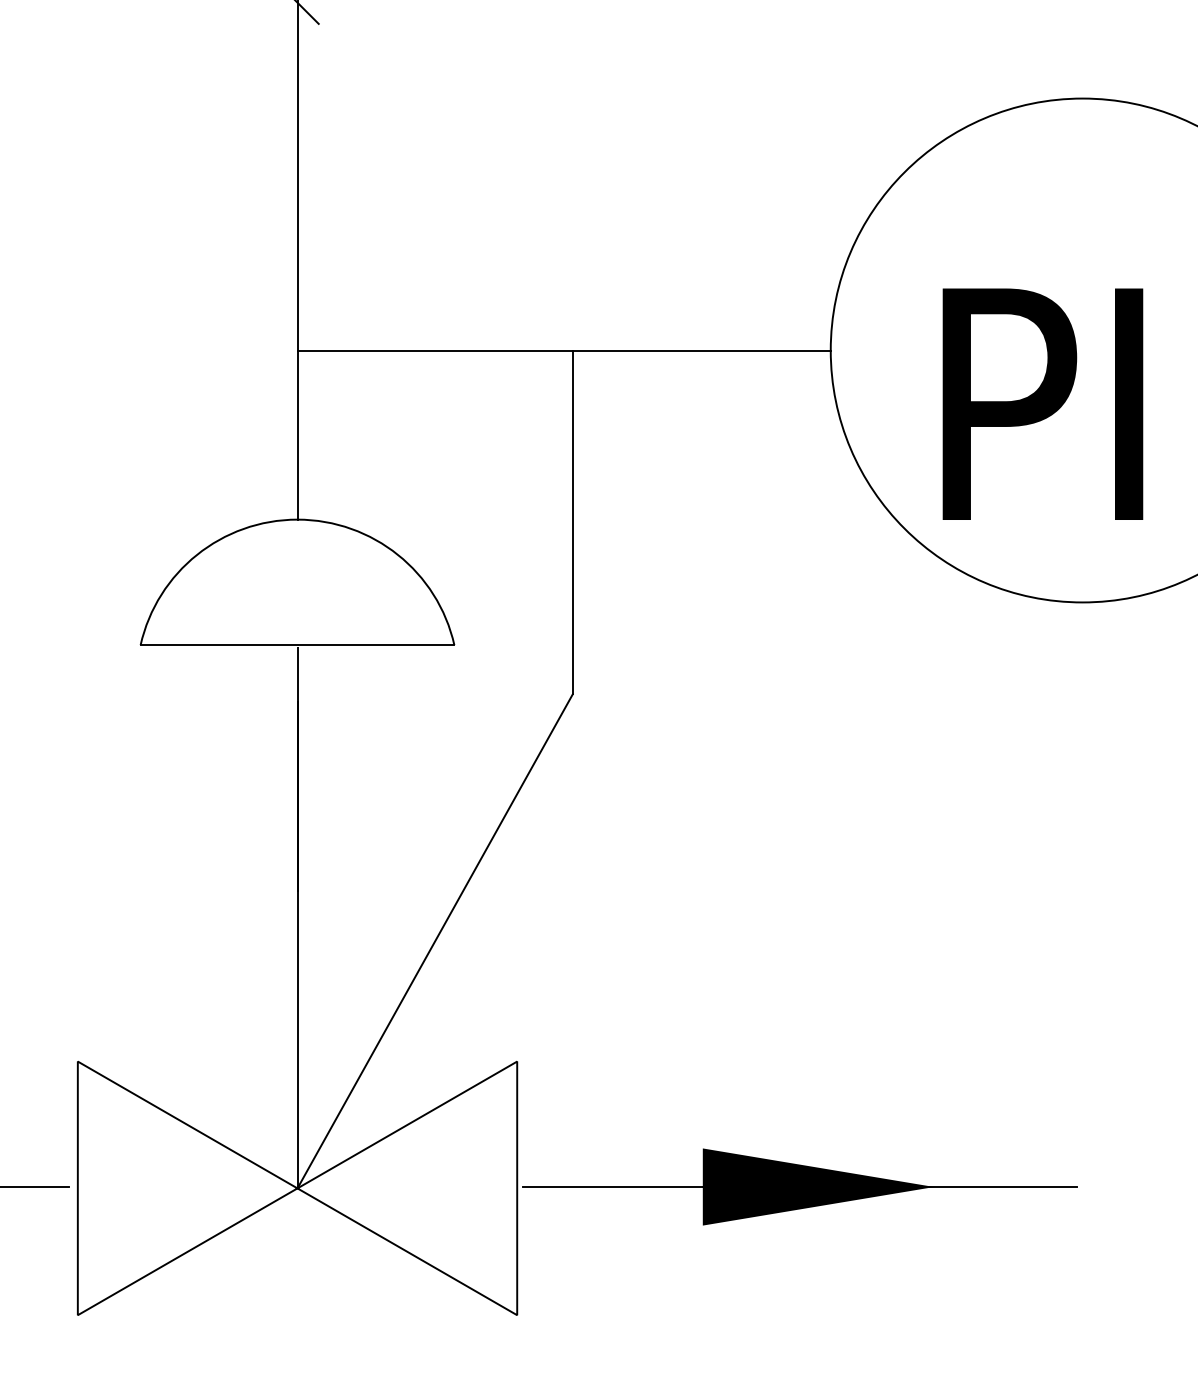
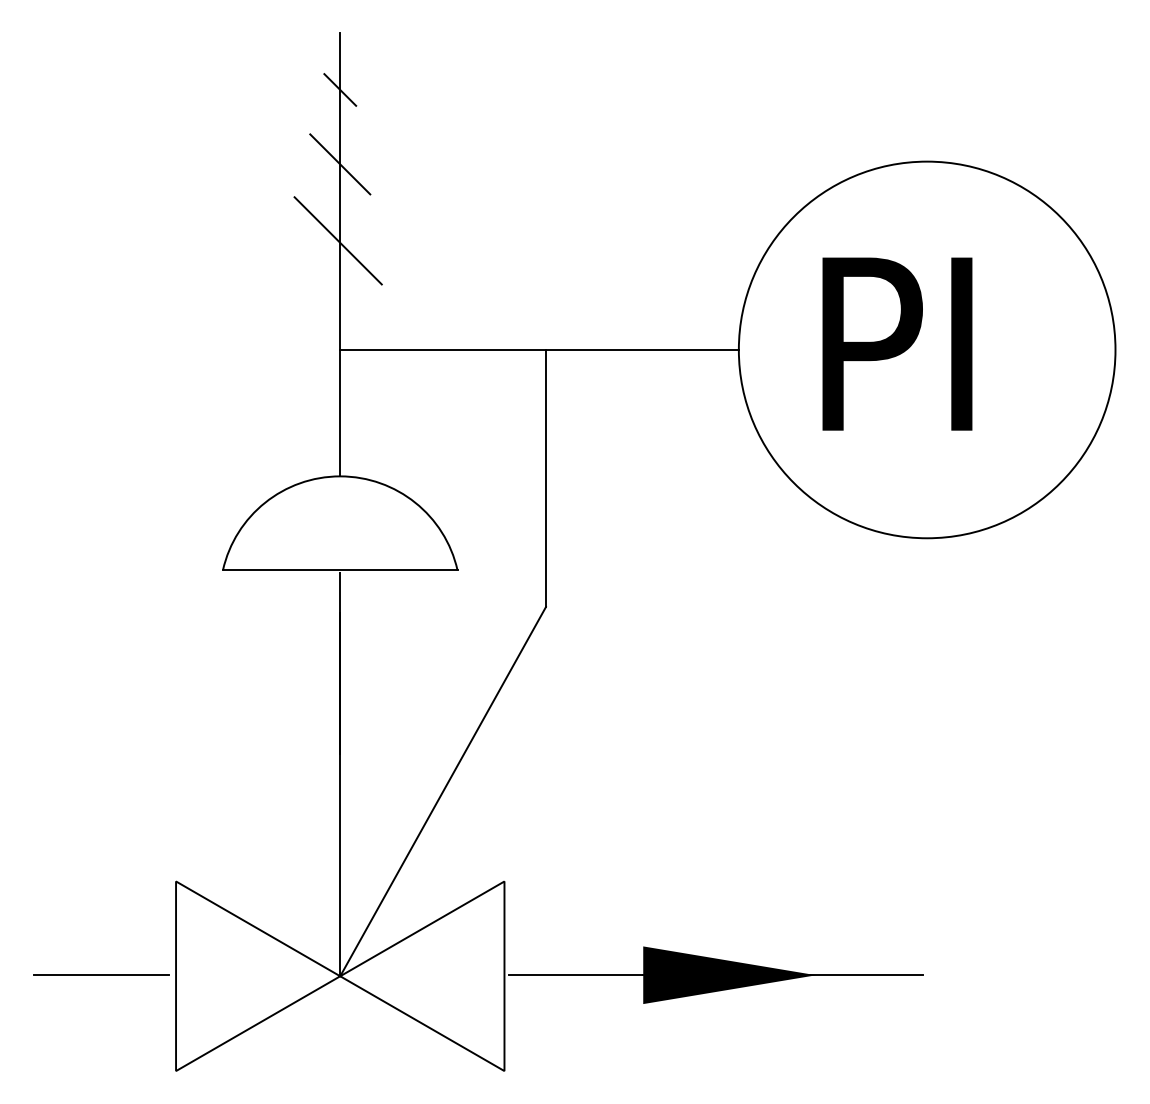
line: (297, 102) -> (340, 164), added
line: (293, 204) -> (337, 240), added
text: (1042, 403) -> (897, 343), moved

